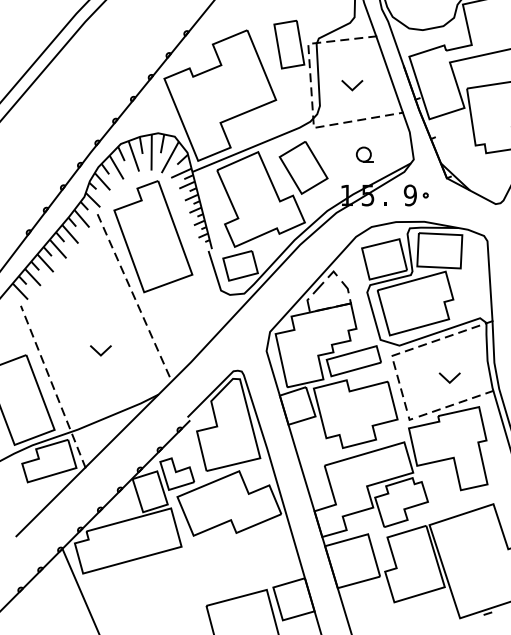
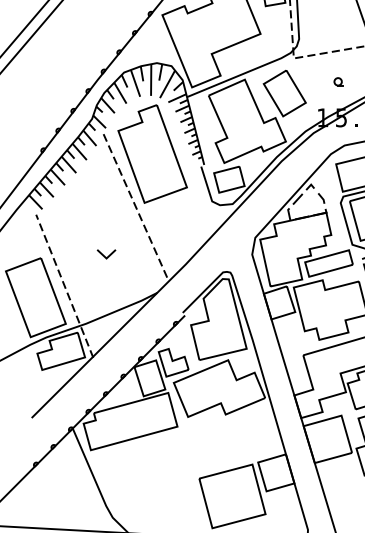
line: (353, 87) -> (328, 22), removed
part: (364, 154) -> (338, 81), size x0.6

